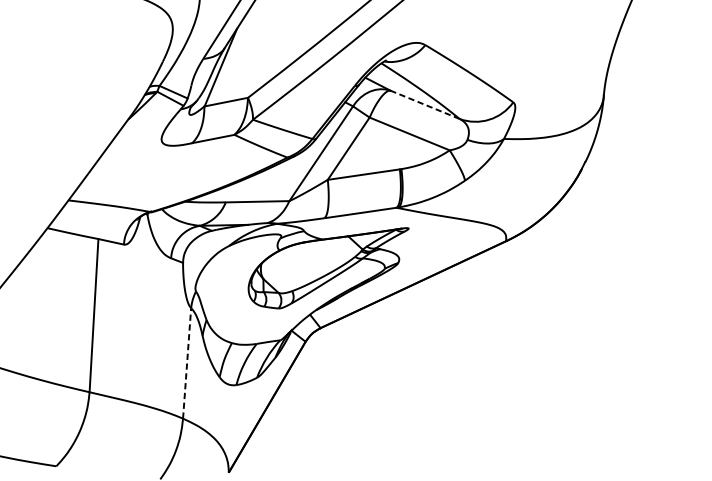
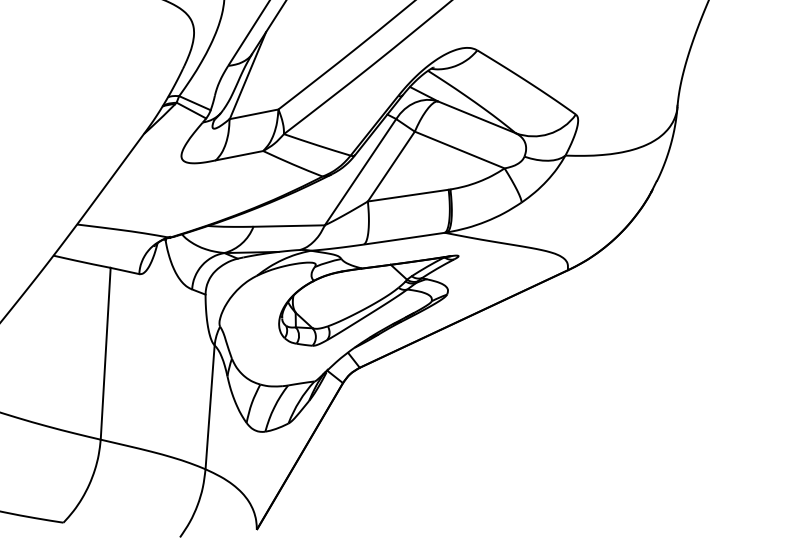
line: (424, 104) -> (476, 117), dashed -> solid
line: (187, 362) -> (210, 406), dashed -> solid

